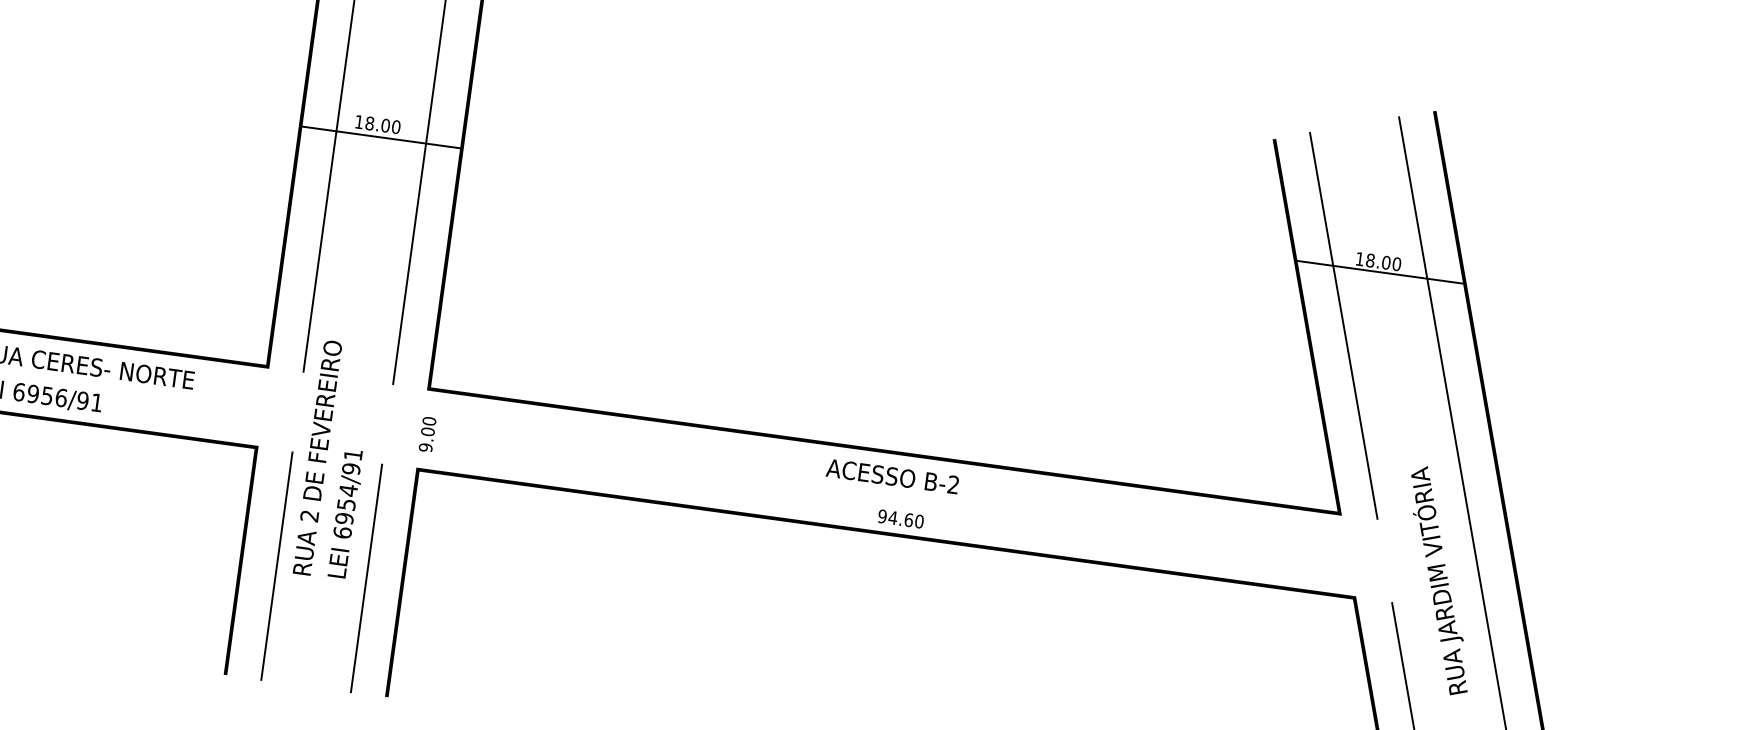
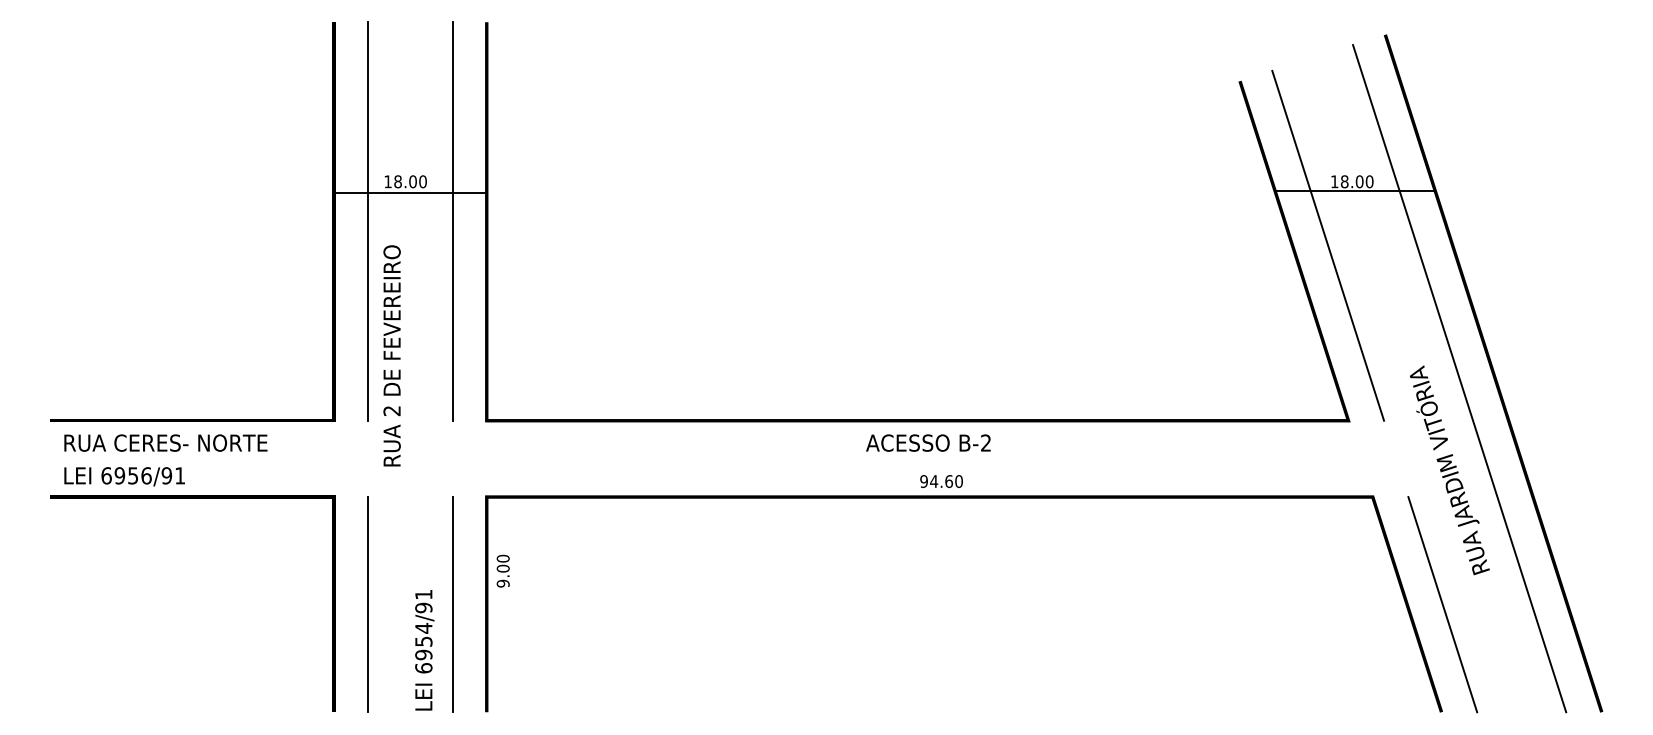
text: (426, 433) -> (502, 570), moved
text: (317, 457) -> (391, 355), moved
text: (345, 514) -> (424, 650), moved

